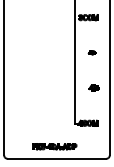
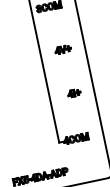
part: (92, 52) -> (62, 49), size x1.67

